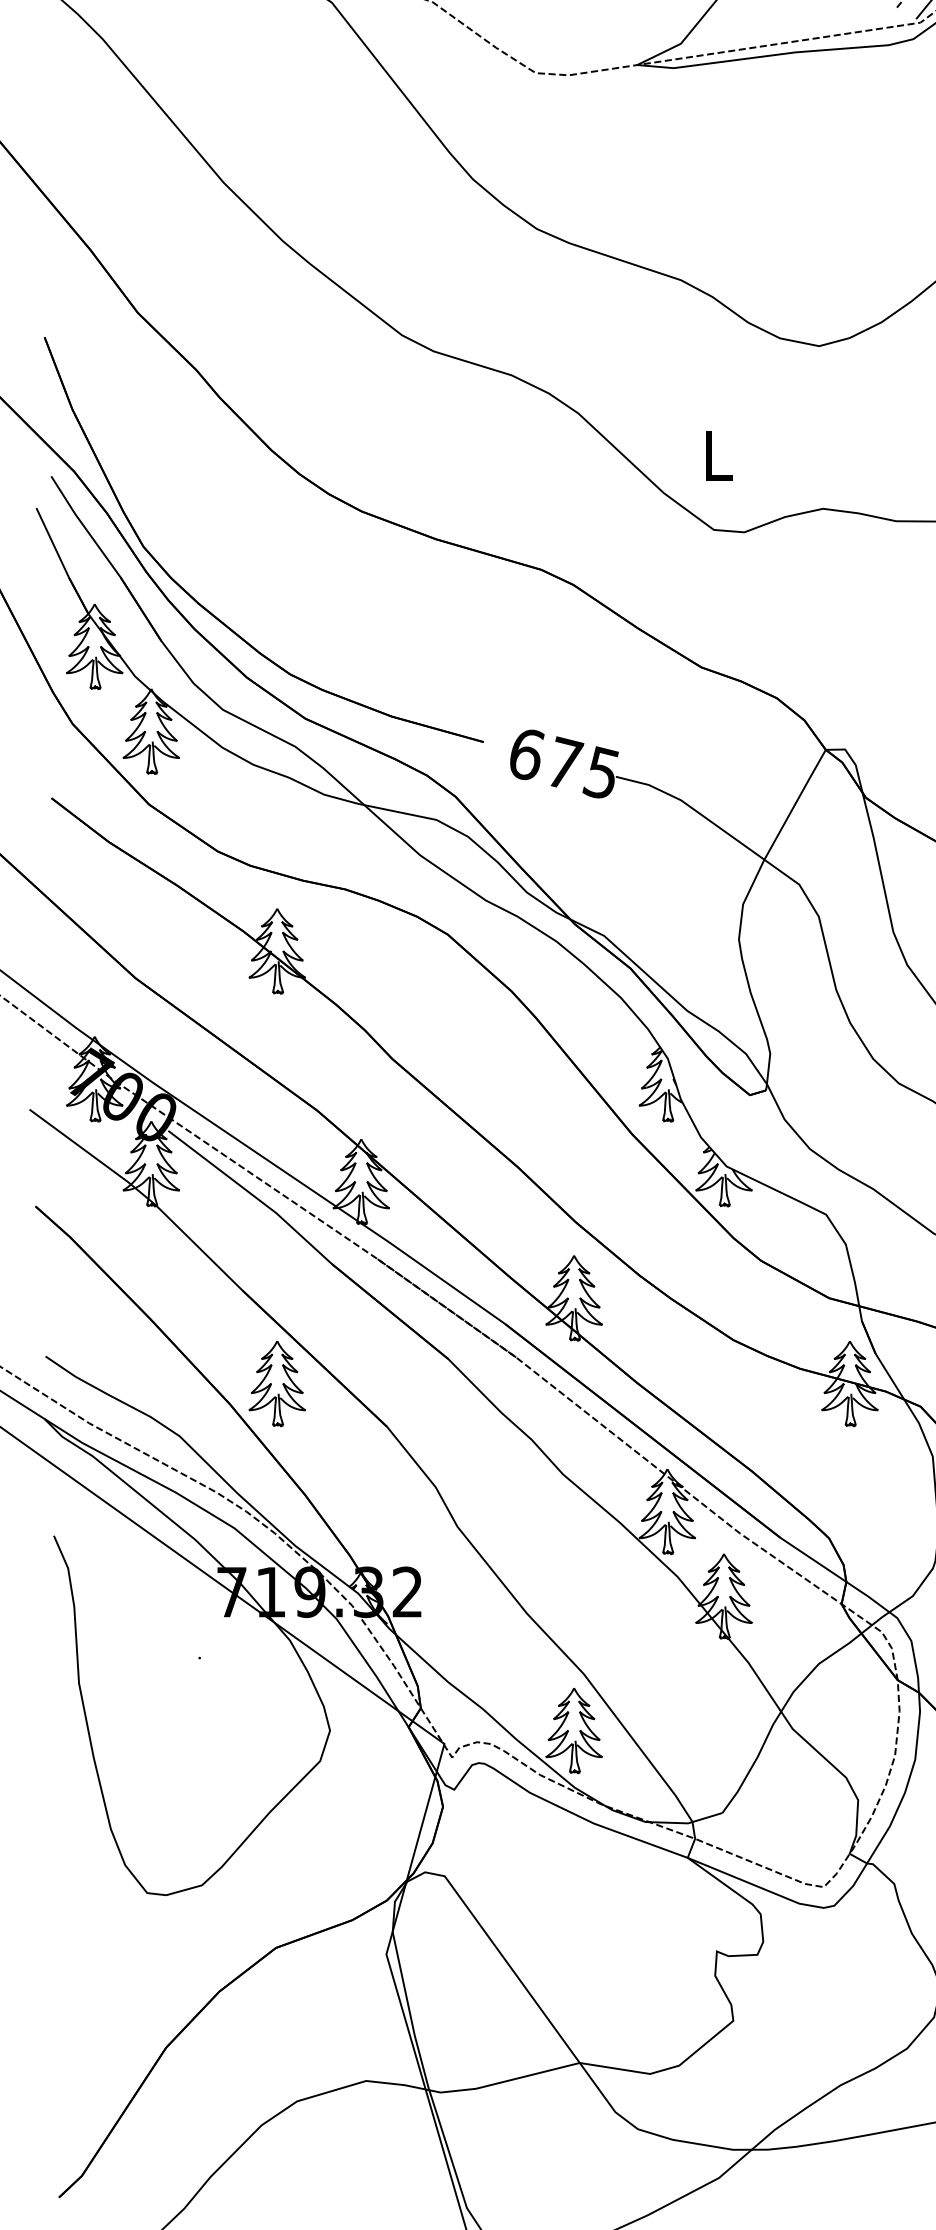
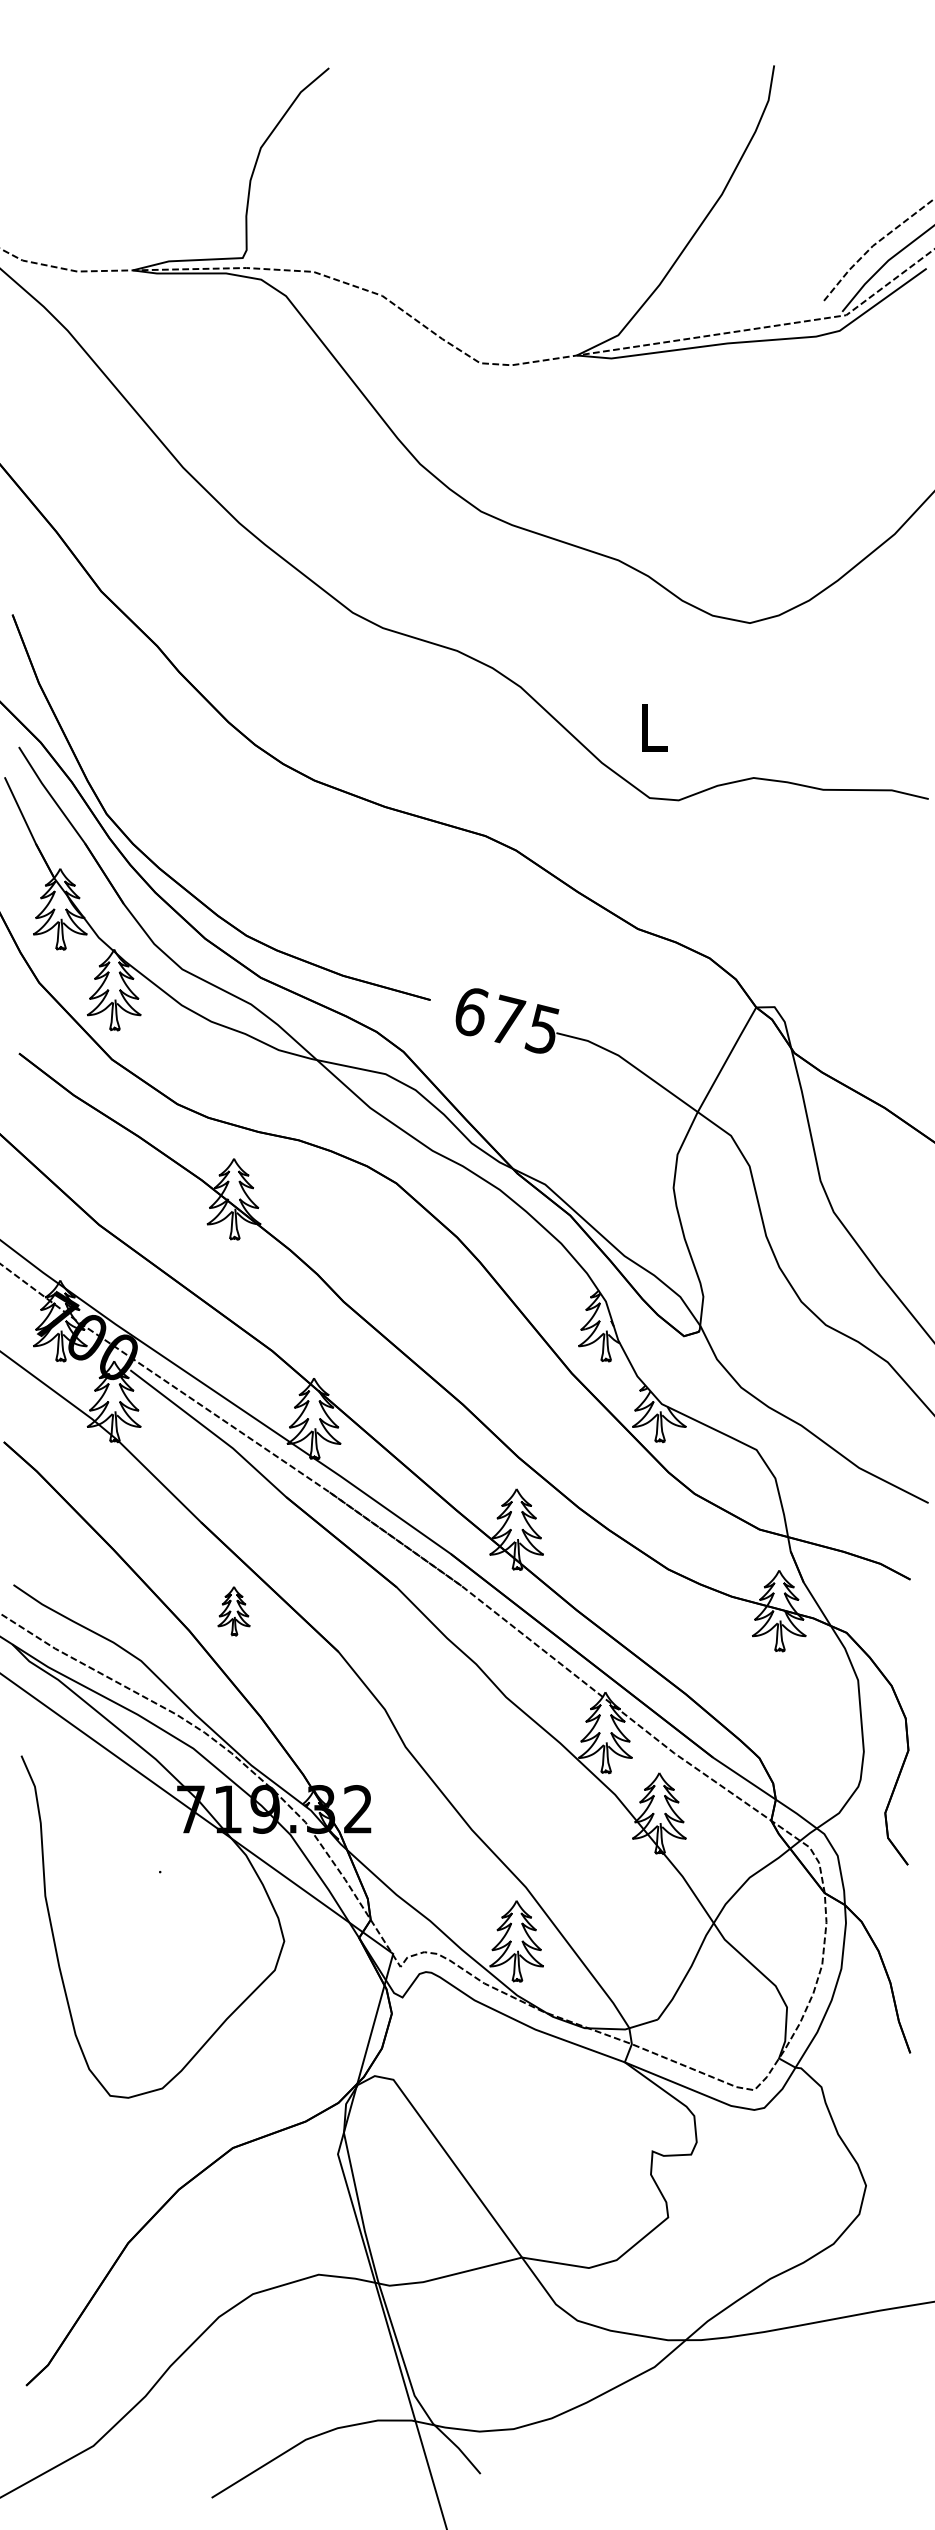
part: (276, 1384) -> (233, 1611), size x0.6

